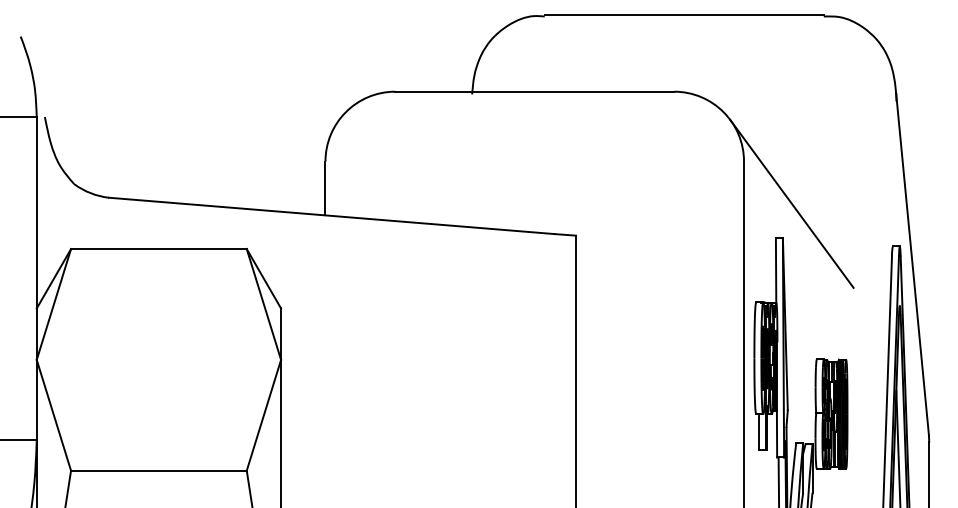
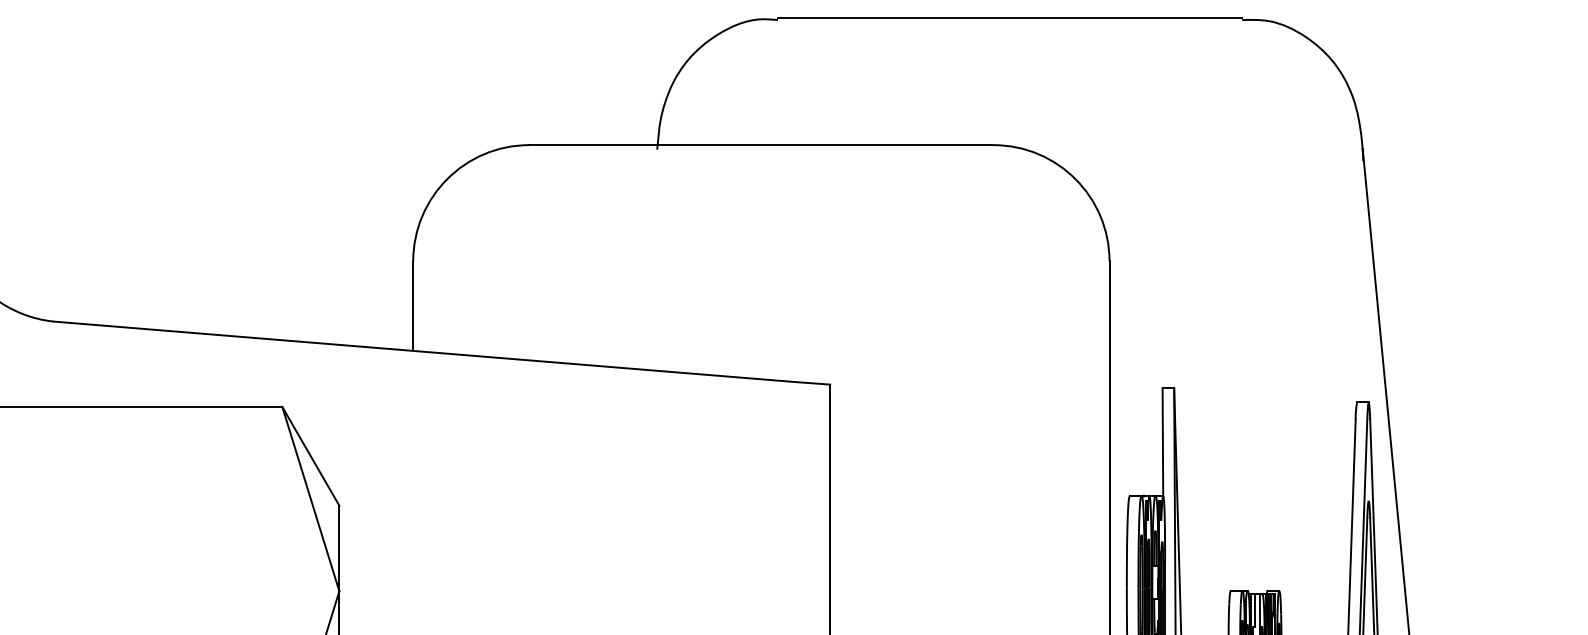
line: (791, 203) -> (1188, 331), removed

